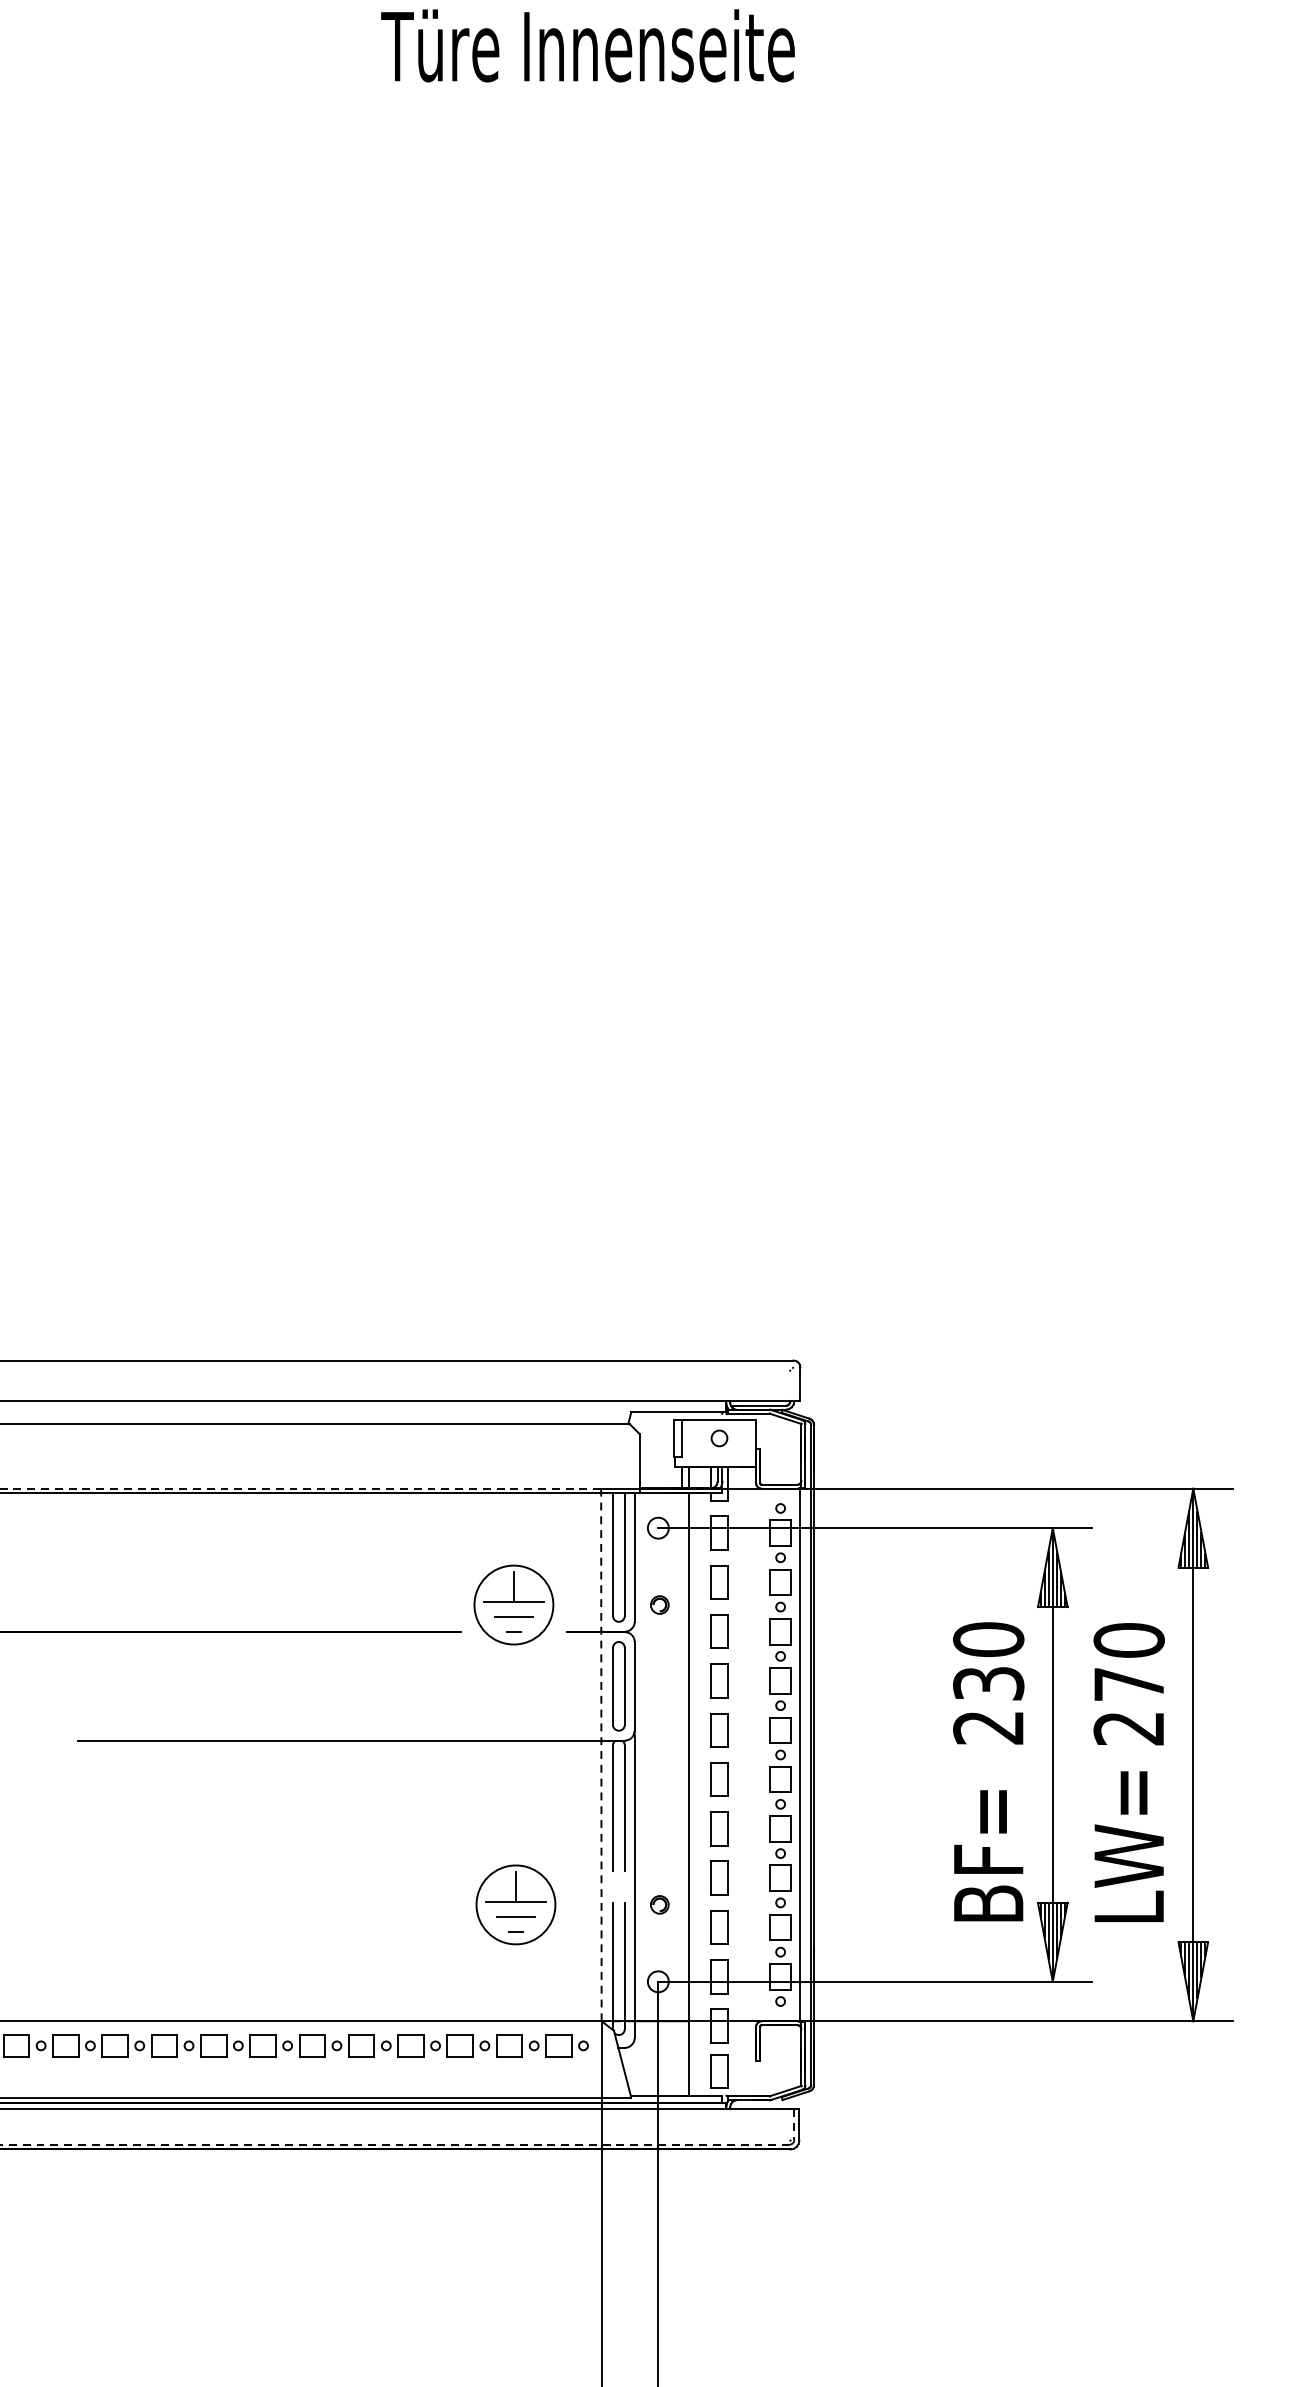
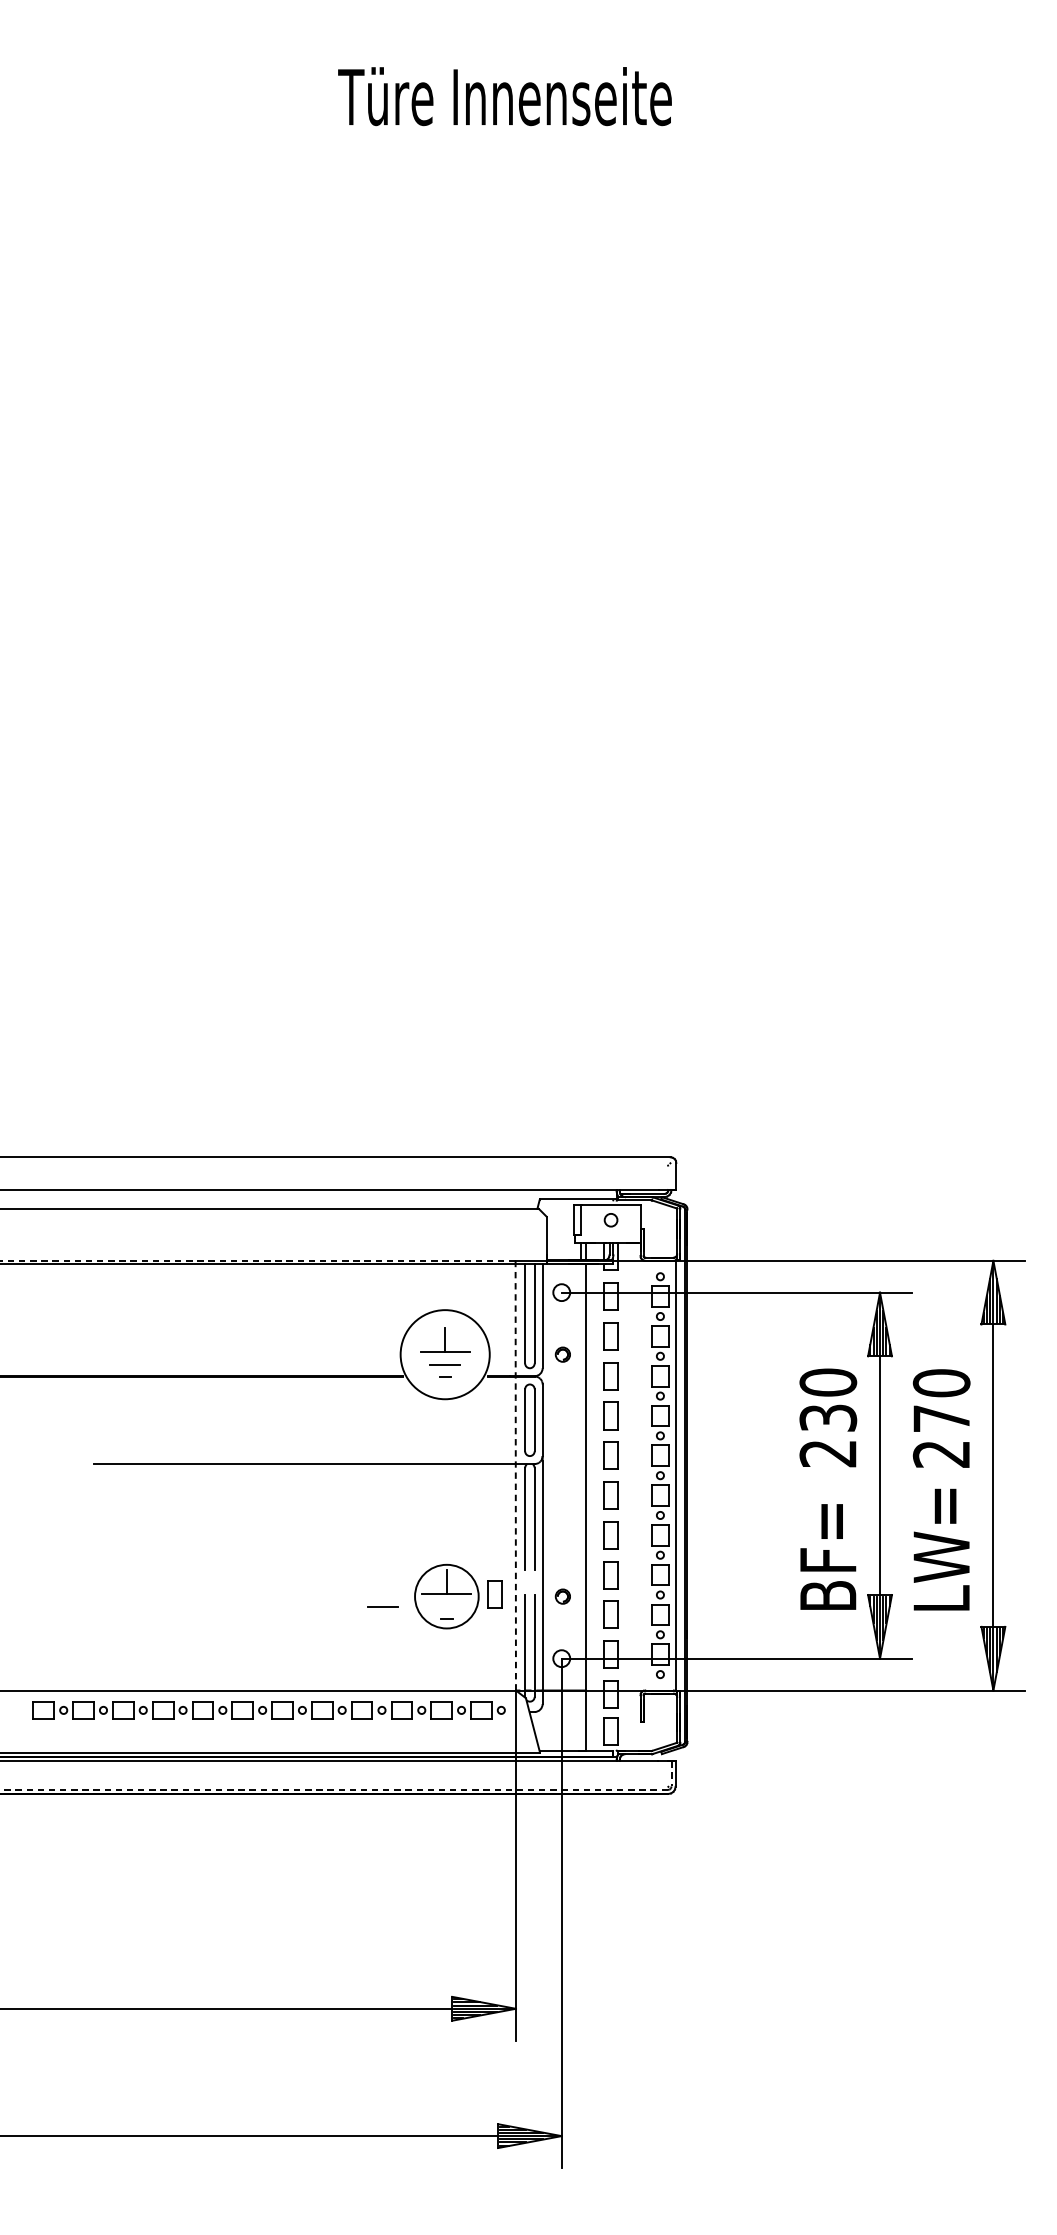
circle: (514, 1604) -> (445, 1354), size x1.4
part: (575, 1902) -> (494, 1594), added
line: (515, 1917) -> (382, 1606), moved

